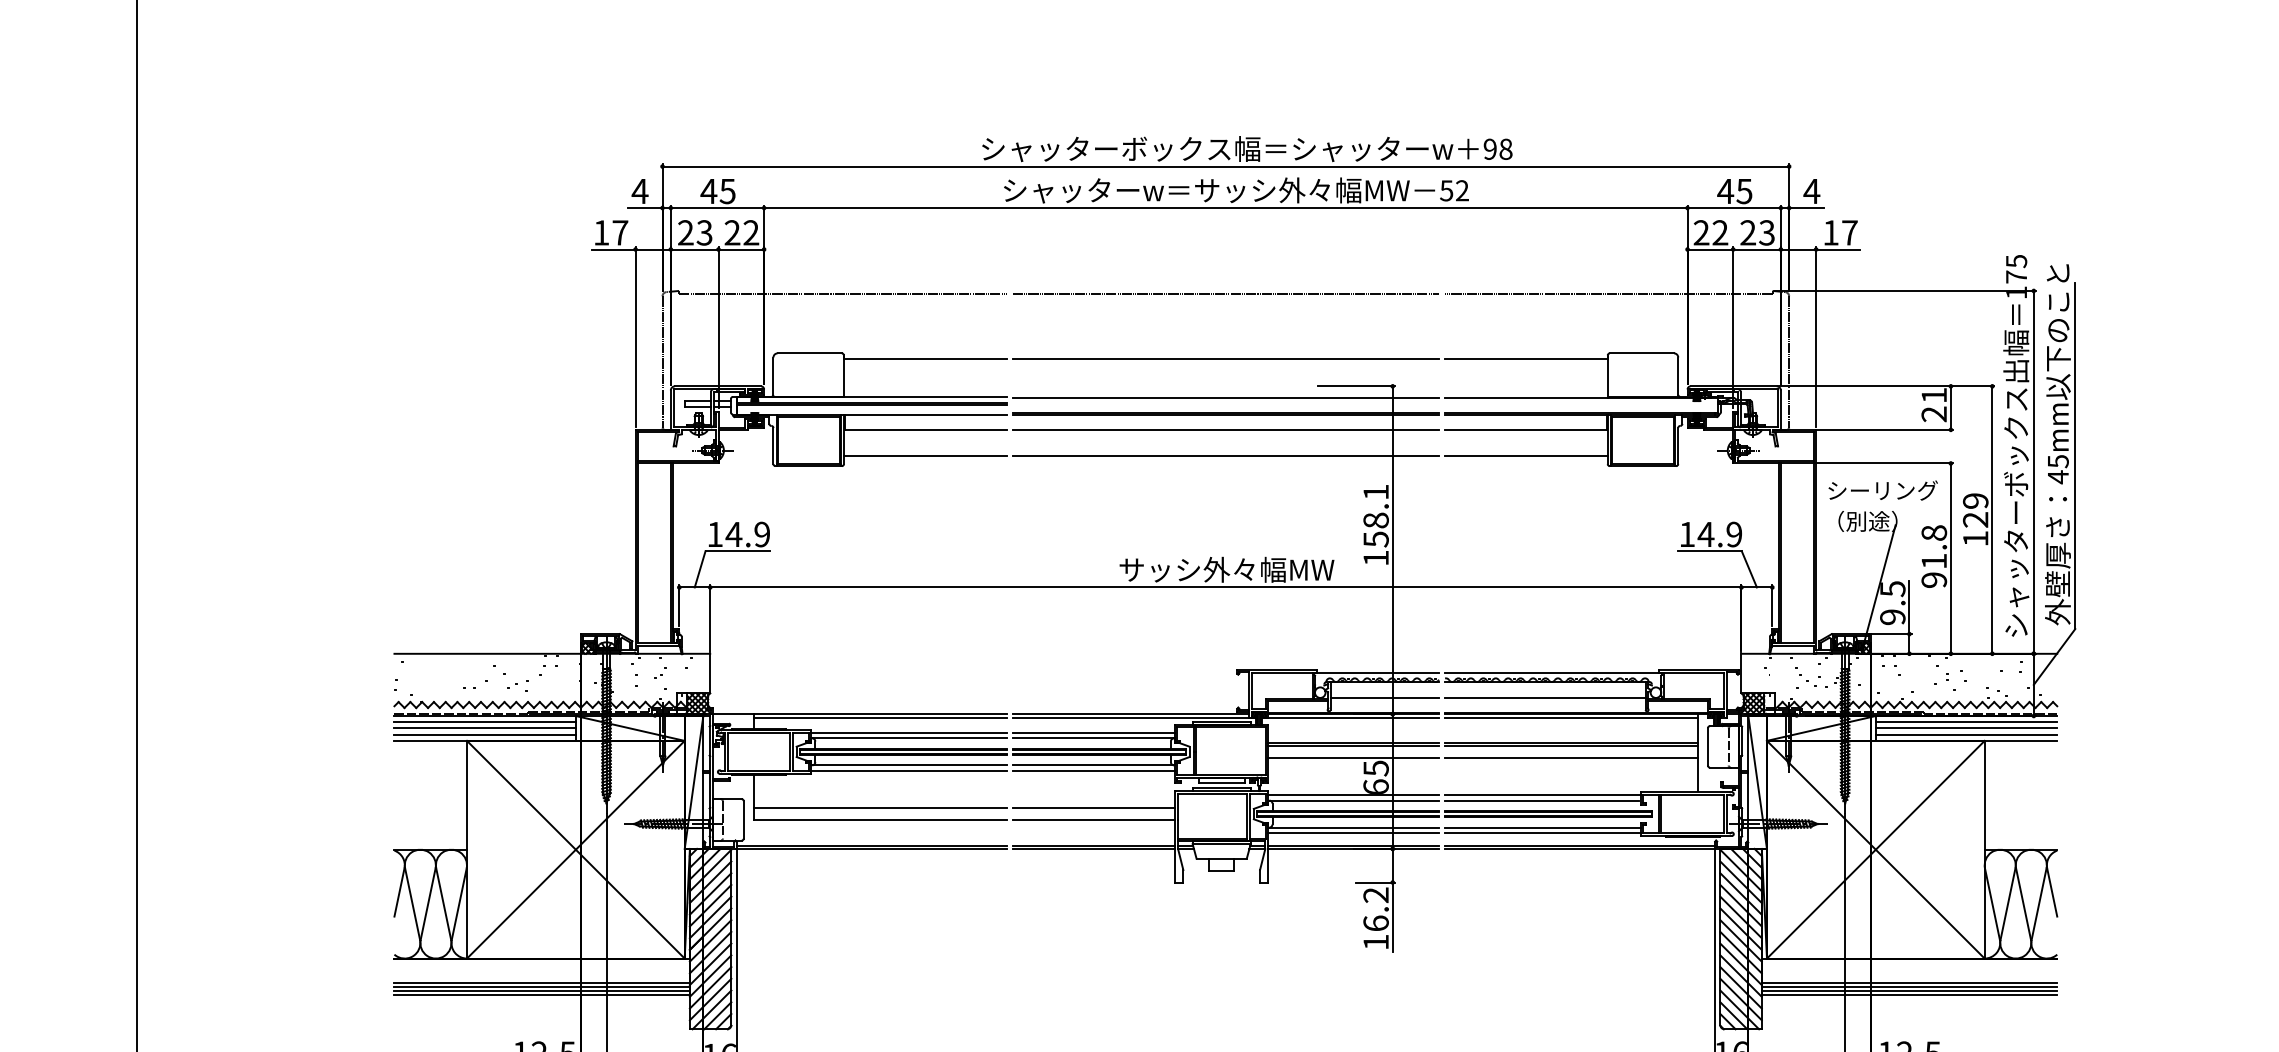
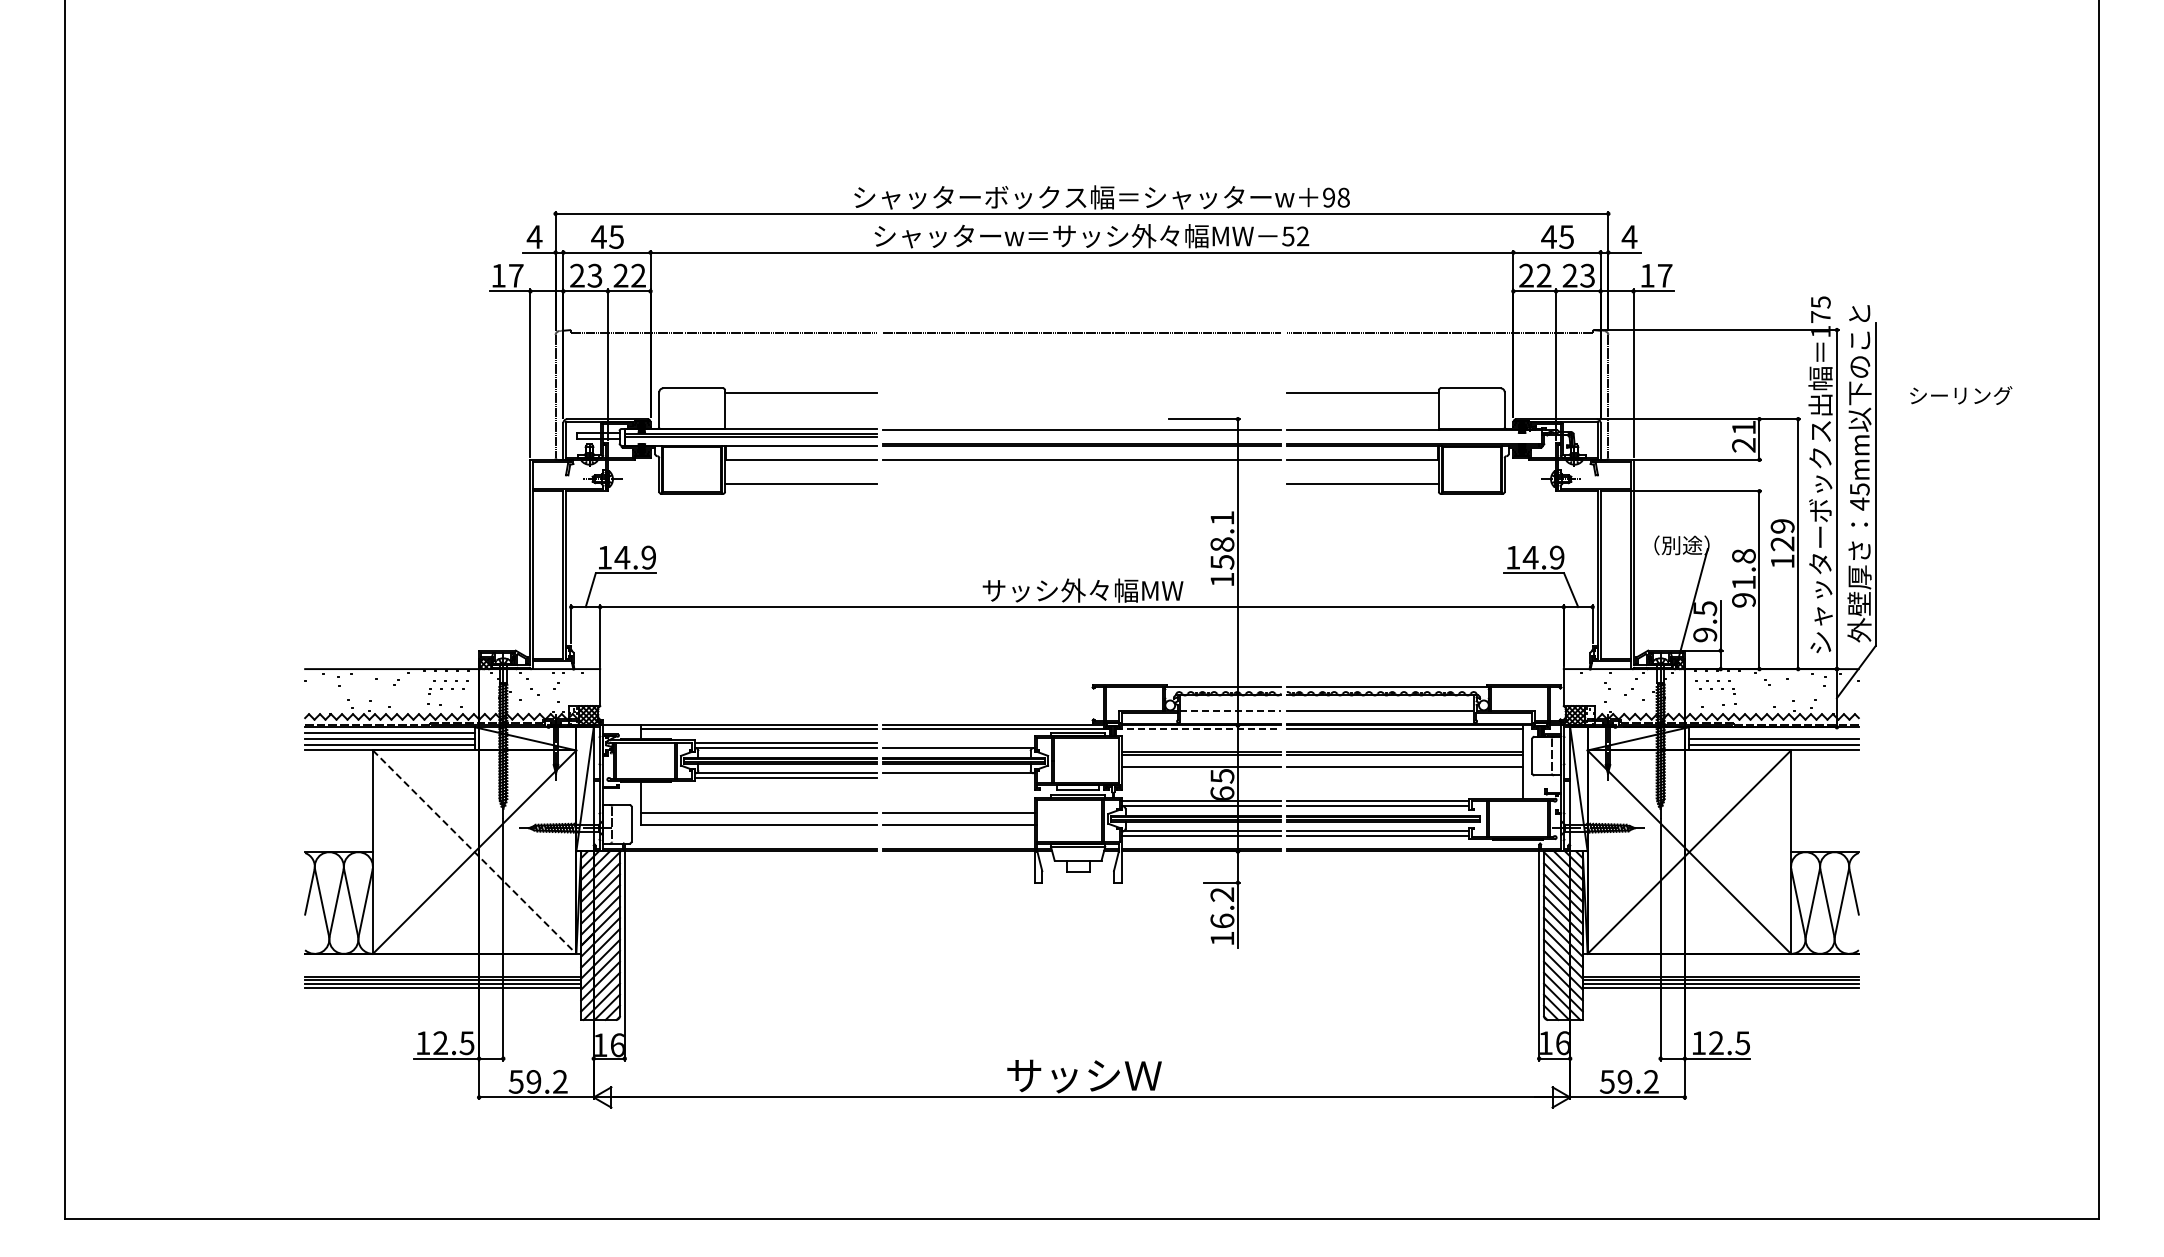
line: (1225, 358) -> (1081, 393), removed
line: (1225, 456) -> (1081, 484), removed
text: (1883, 490) -> (1961, 395), moved
line: (1384, 698) -> (1230, 710), solid -> dashed
line: (1350, 718) -> (1198, 729), solid -> dashed
line: (1965, 722) -> (1773, 733), removed
line: (1093, 733) -> (958, 743), removed
line: (1093, 770) -> (958, 778), removed
line: (575, 850) -> (474, 852), solid -> dashed

